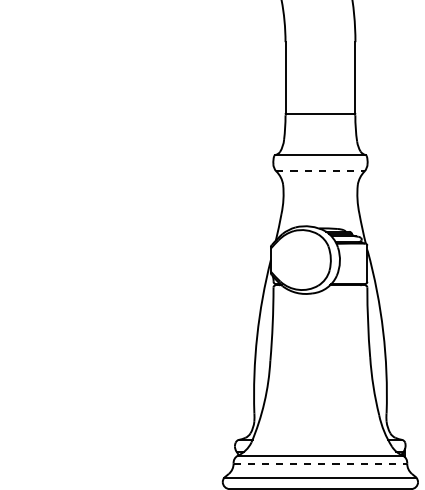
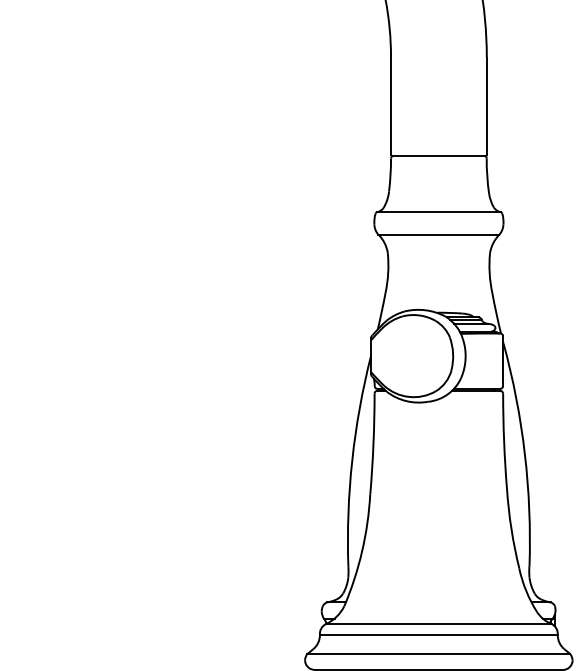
line: (320, 171) -> (438, 234), dashed -> solid
line: (320, 463) -> (438, 634), dashed -> solid

